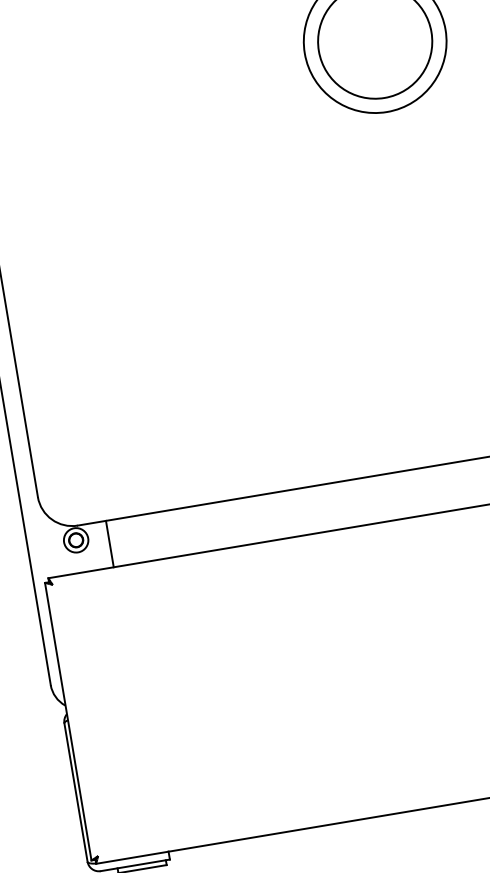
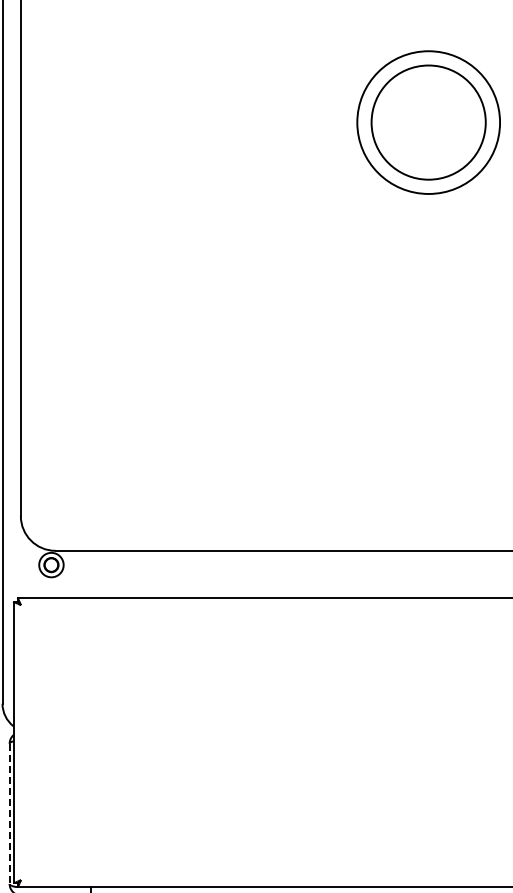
line: (110, 543) -> (84, 573), removed
line: (75, 793) -> (9, 814), solid -> dashed

